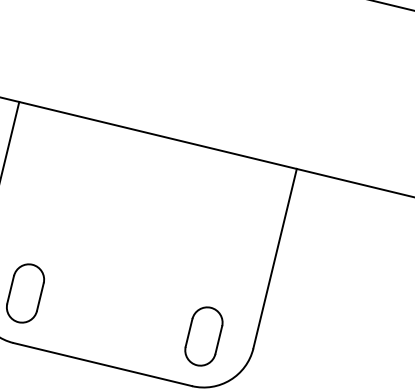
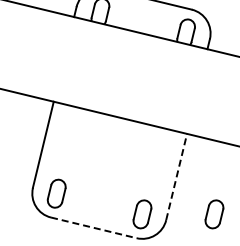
line: (274, 257) -> (176, 176), solid -> dashed
part: (353, 336) -> (214, 214), added
line: (104, 363) -> (94, 227), solid -> dashed

